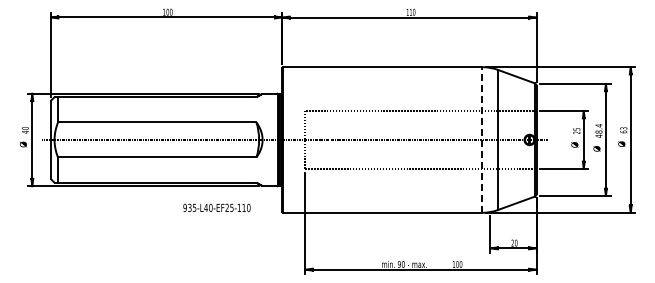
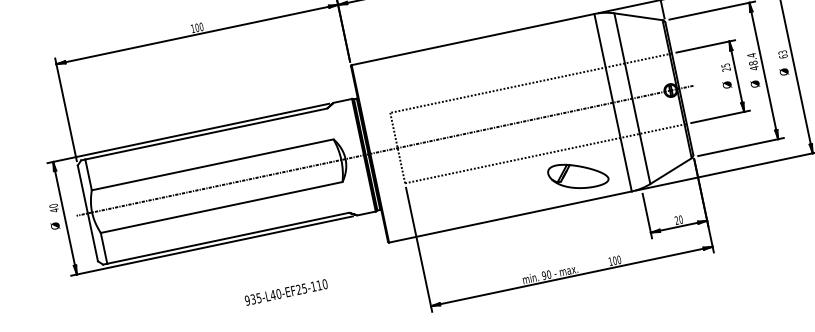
line: (482, 139) -> (613, 102), dashed -> solid
part: (442, 191) -> (577, 175), added
text: (216, 207) -> (285, 292), moved

